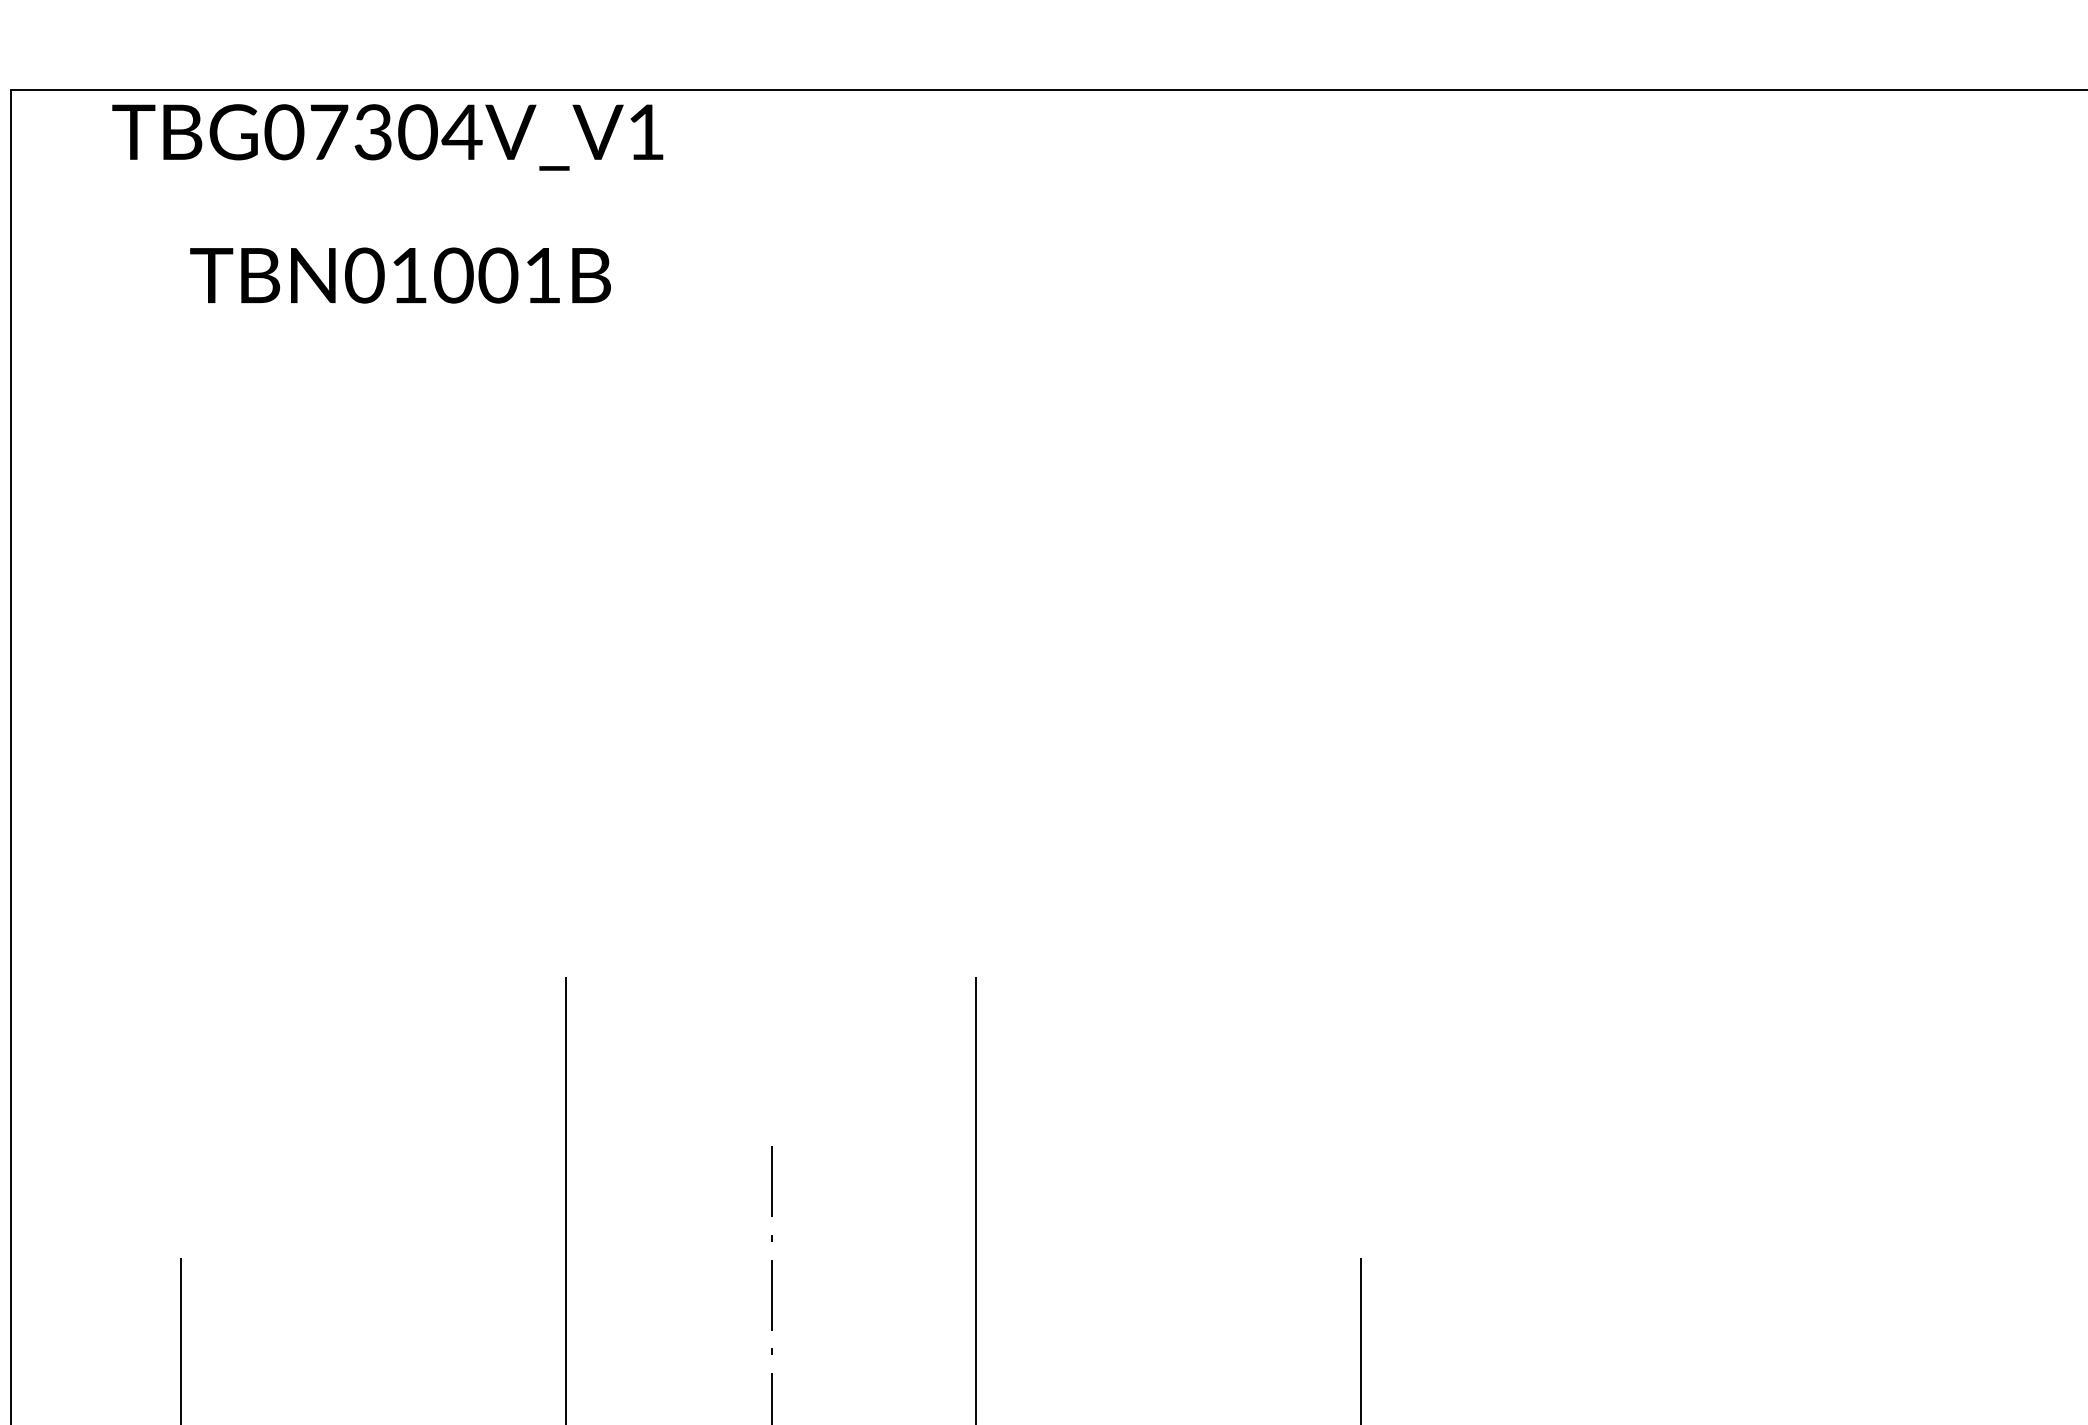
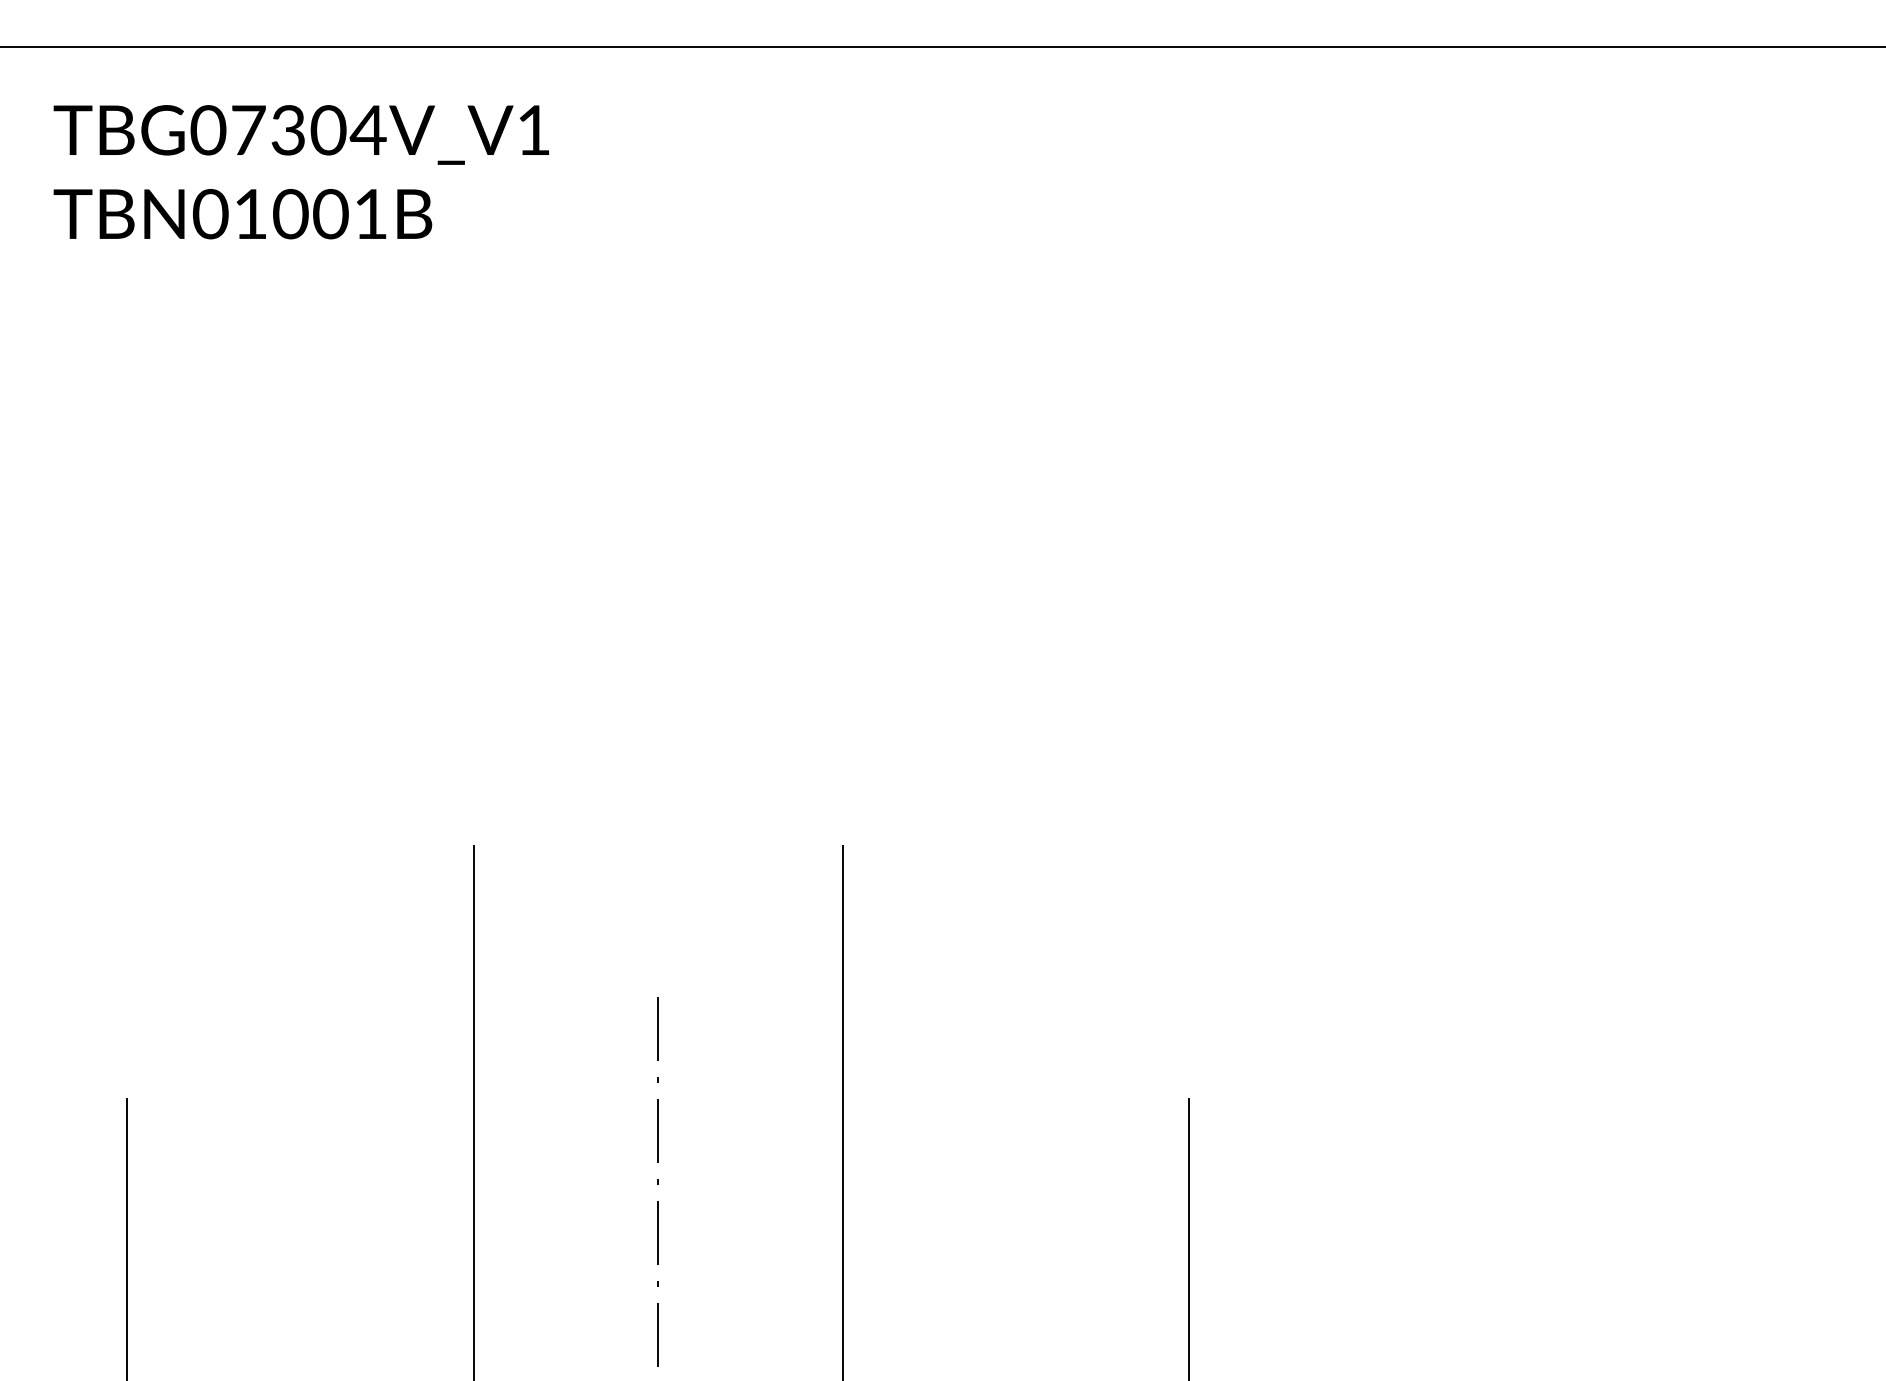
text: (386, 136) -> (300, 134), moved
text: (400, 275) -> (242, 214), moved

